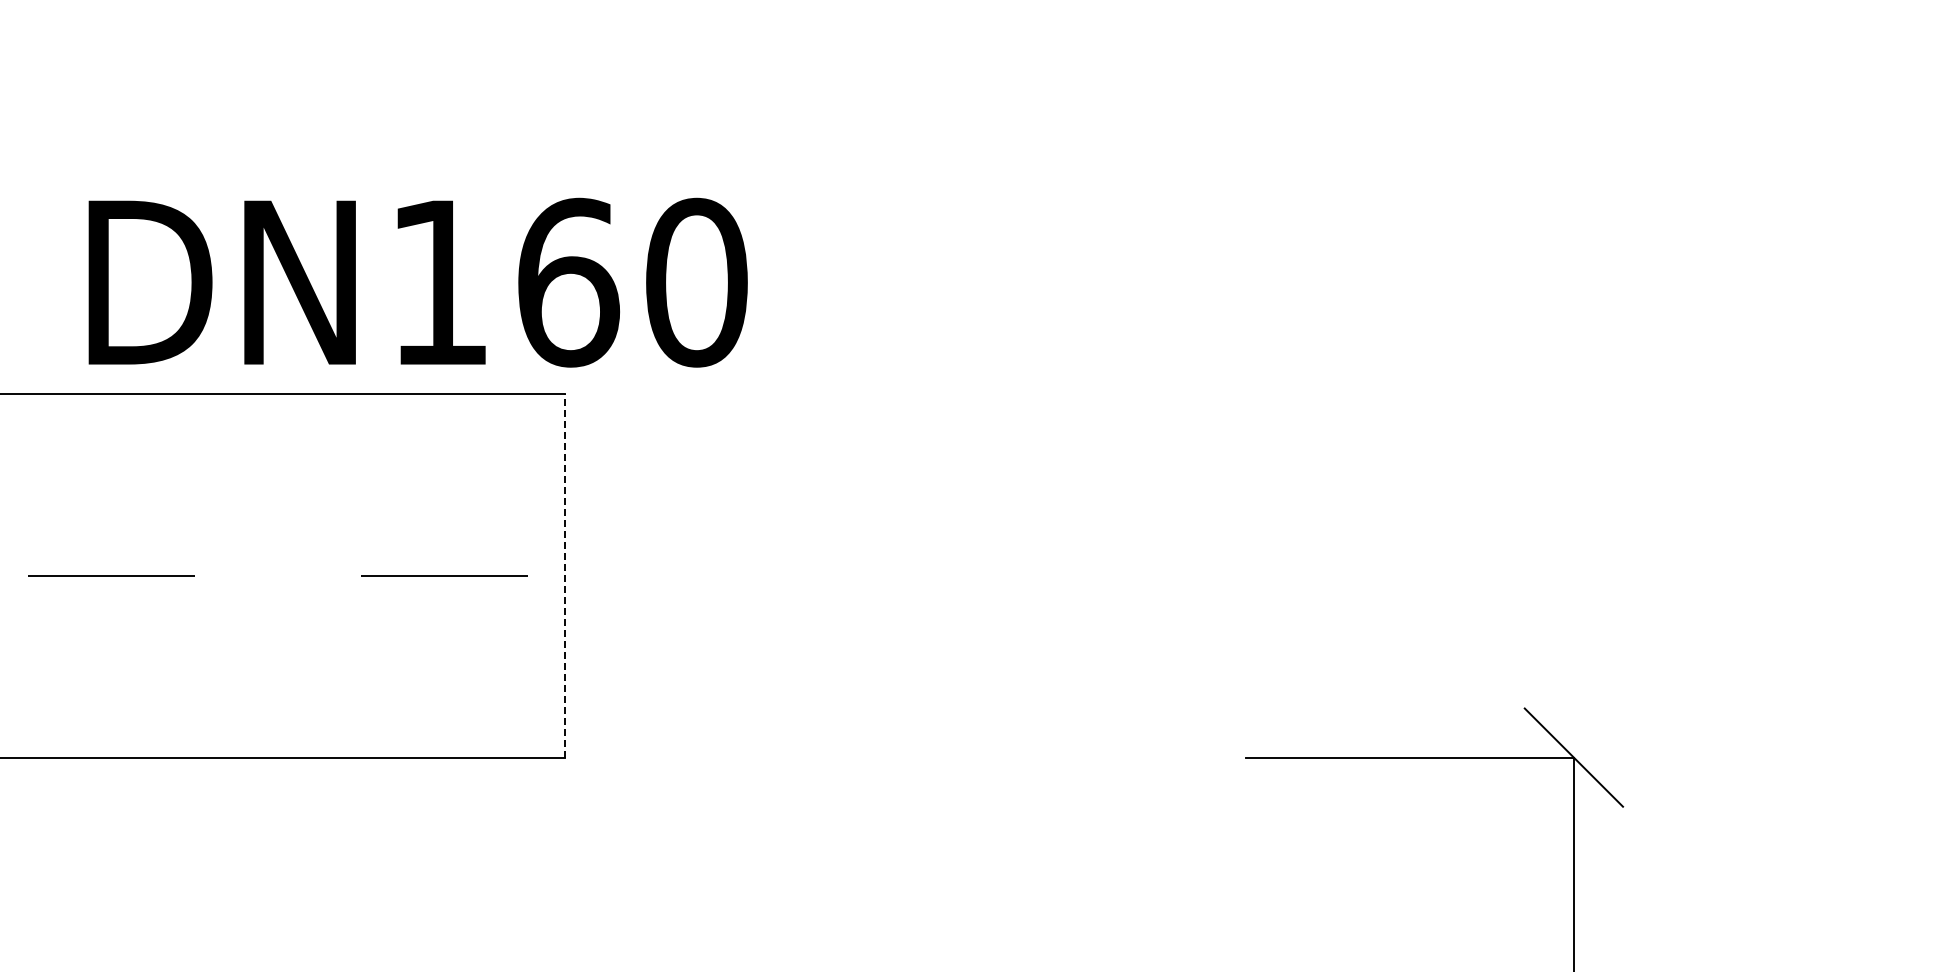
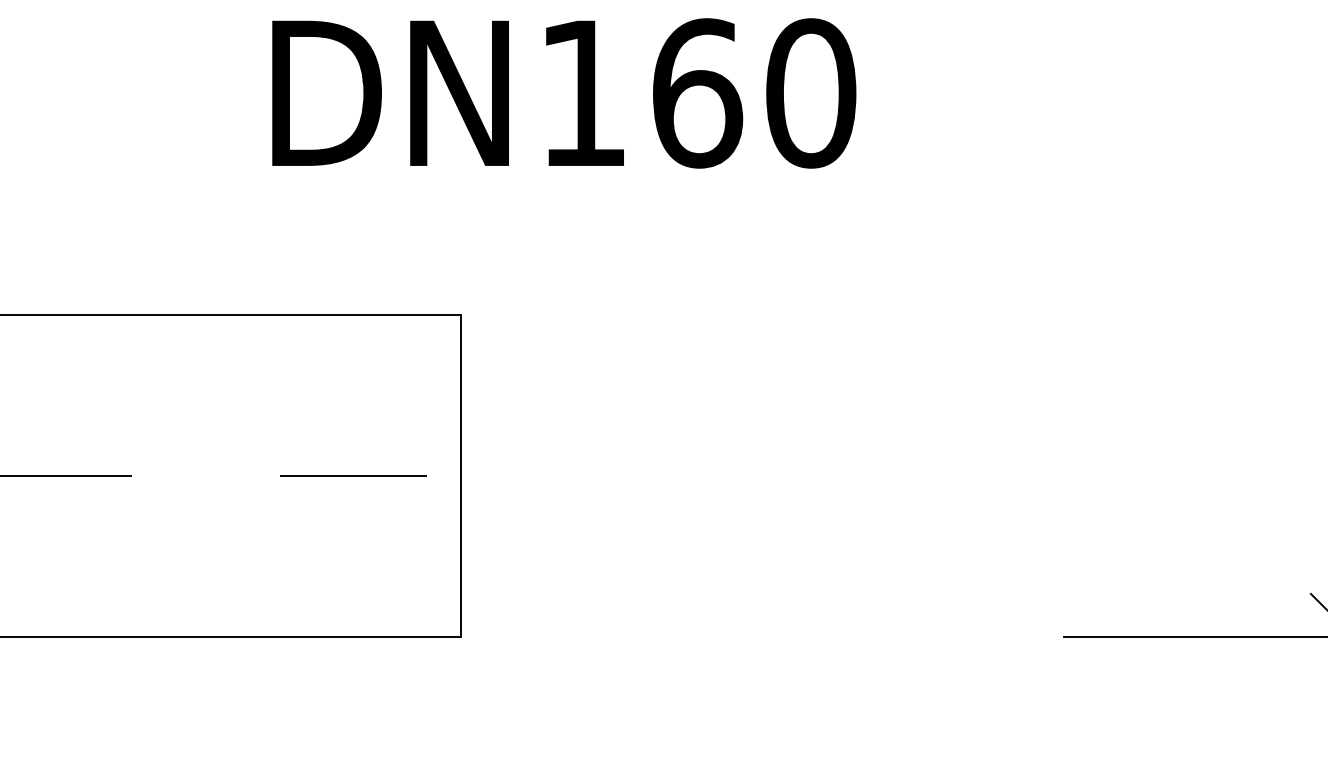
text: (417, 282) -> (563, 93), moved
line: (565, 575) -> (460, 476), dashed -> solid

